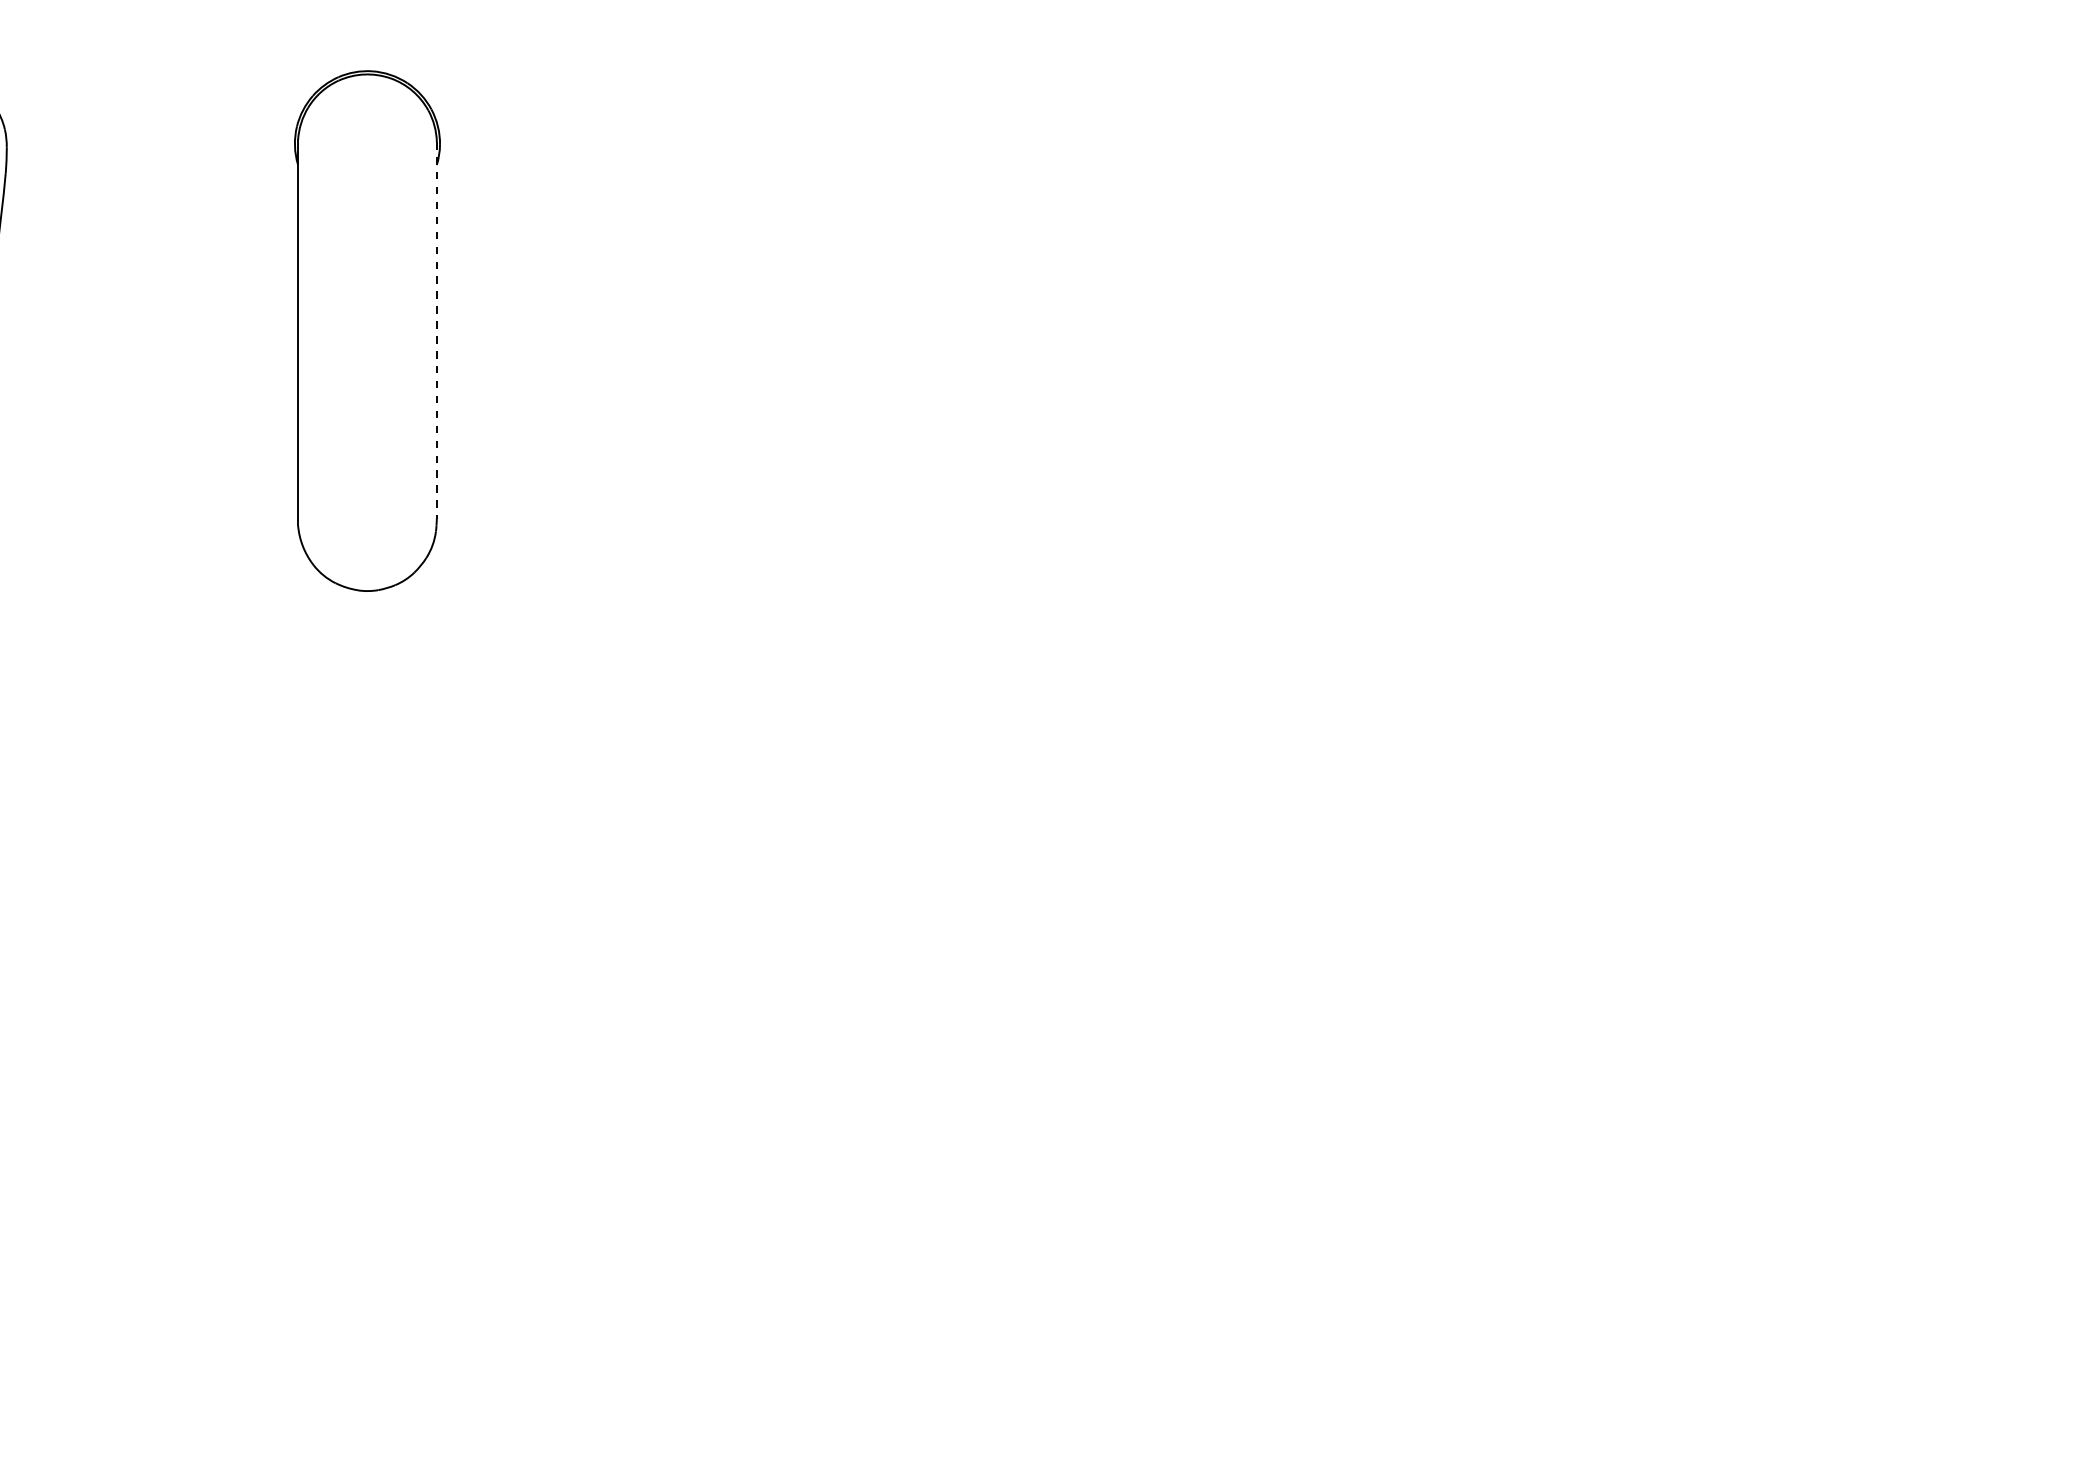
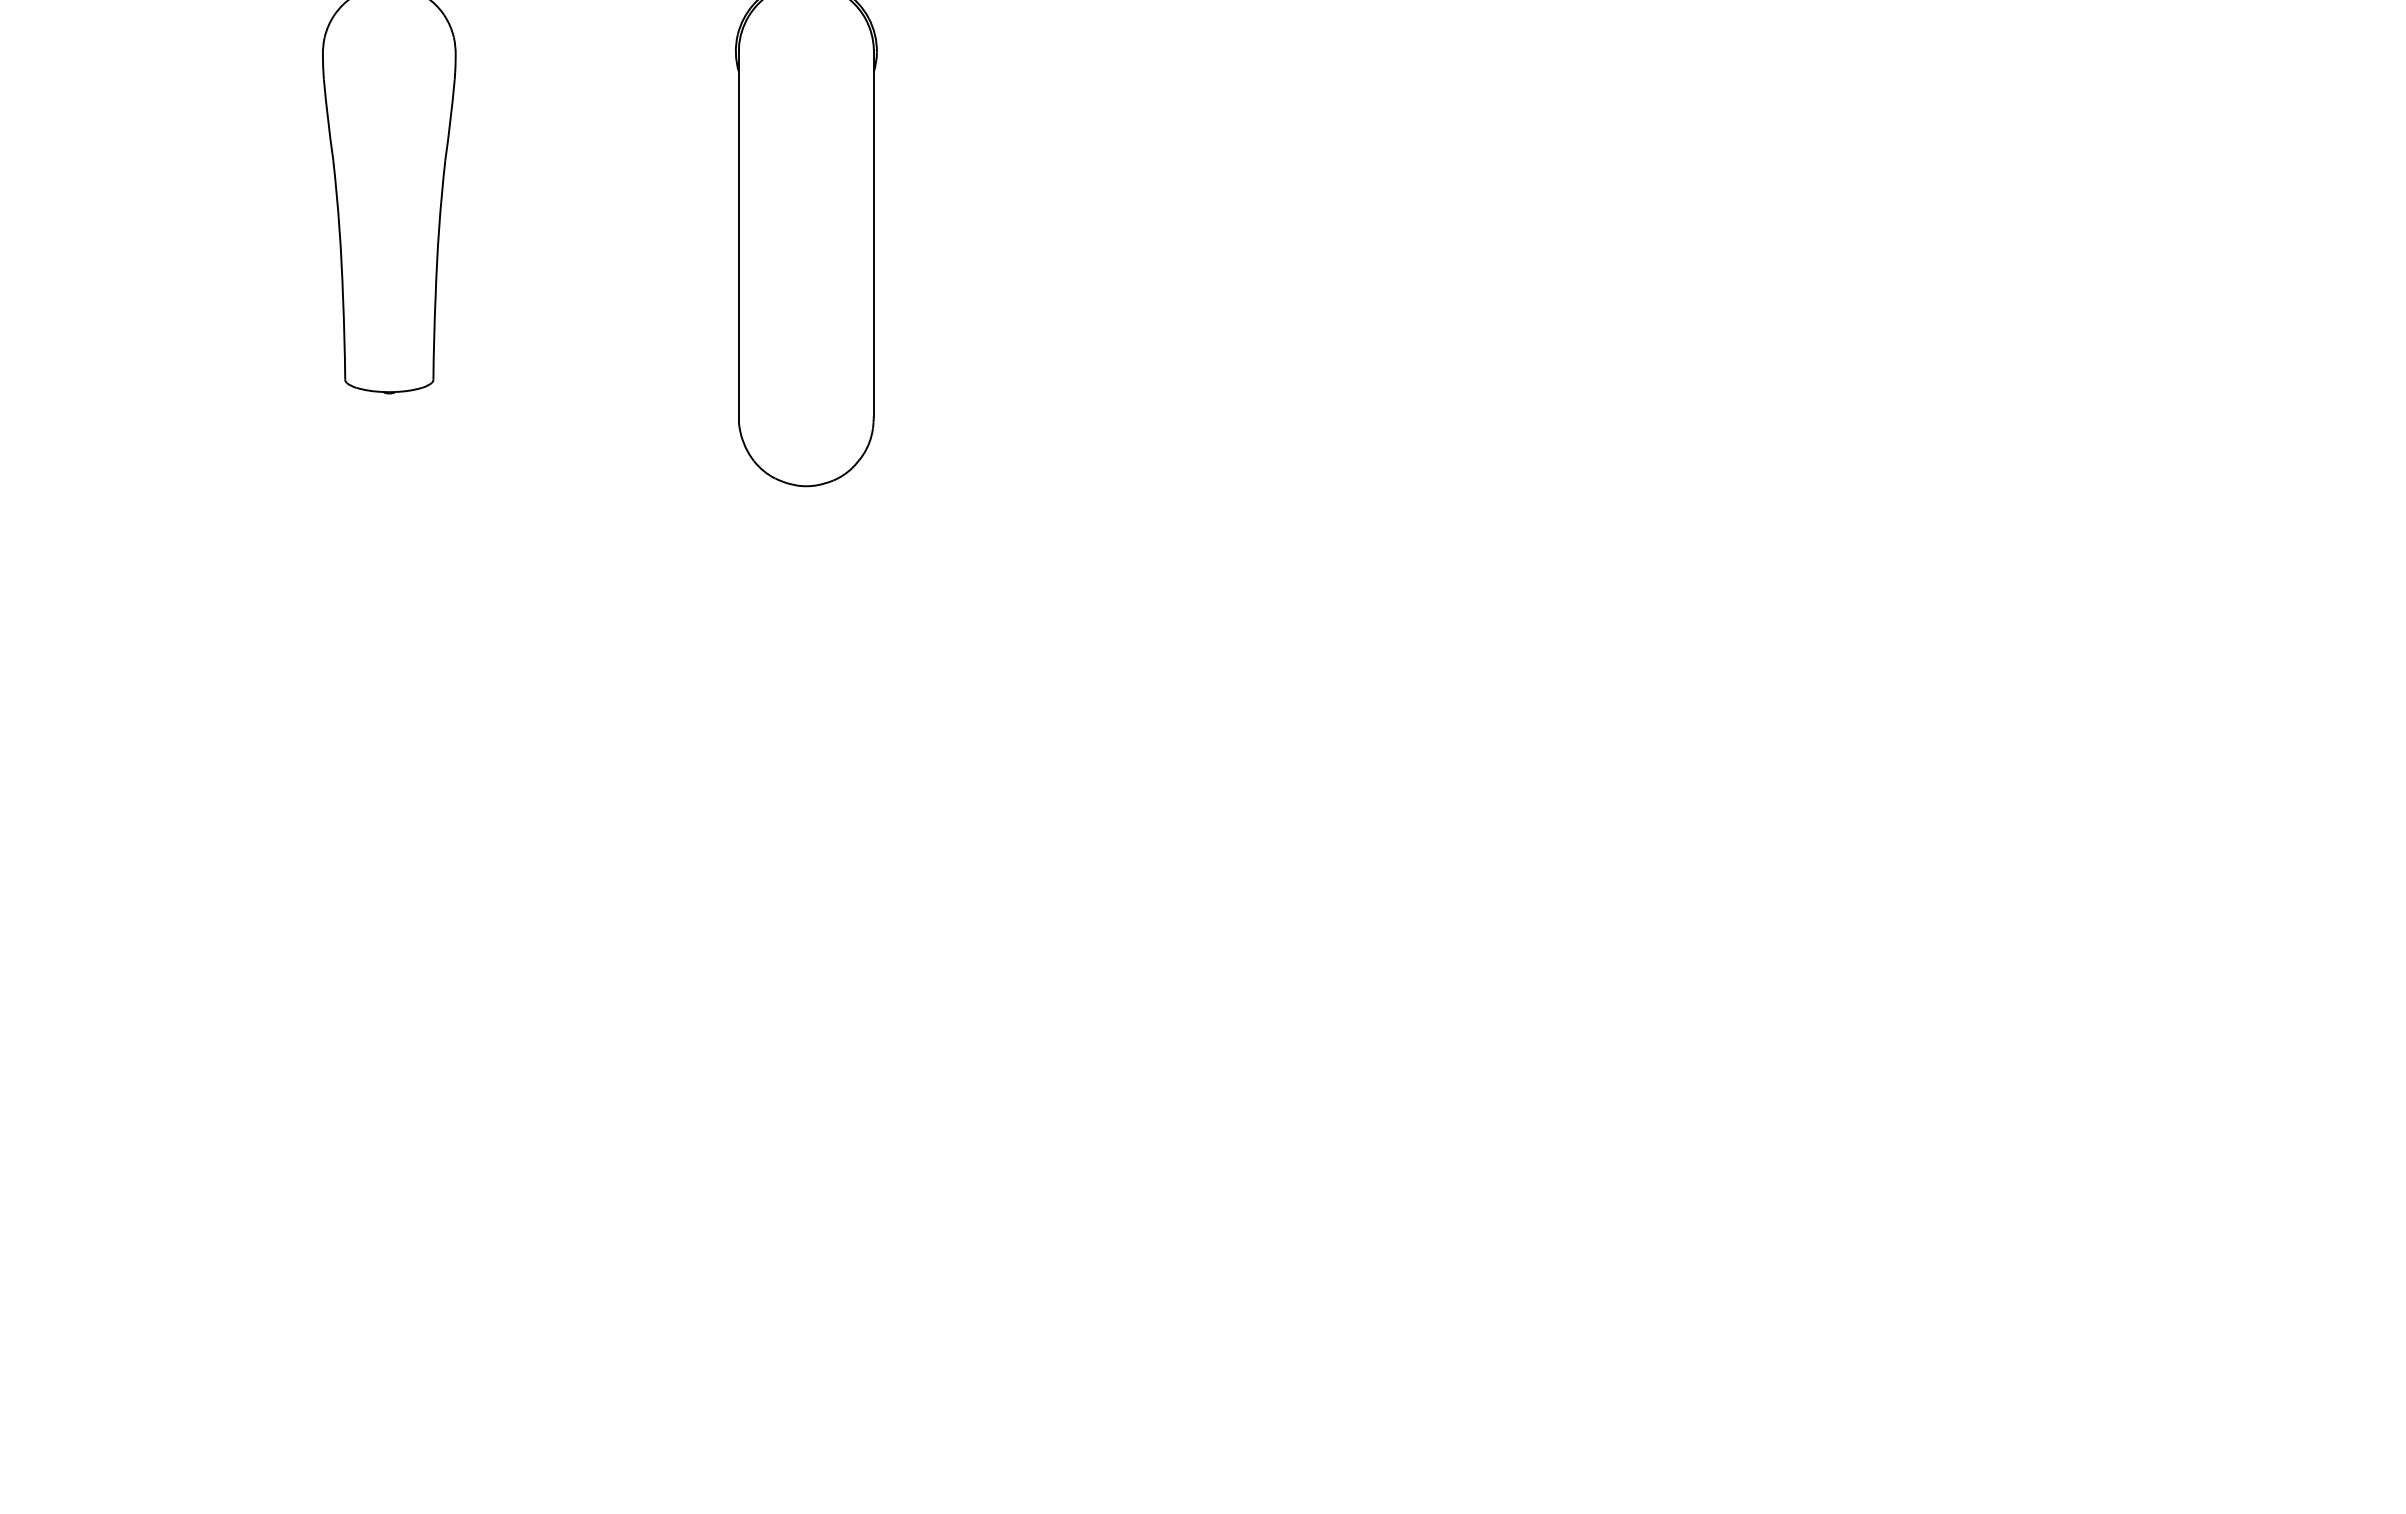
line: (436, 331) -> (873, 233), dashed -> solid

